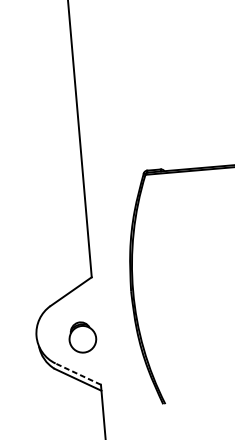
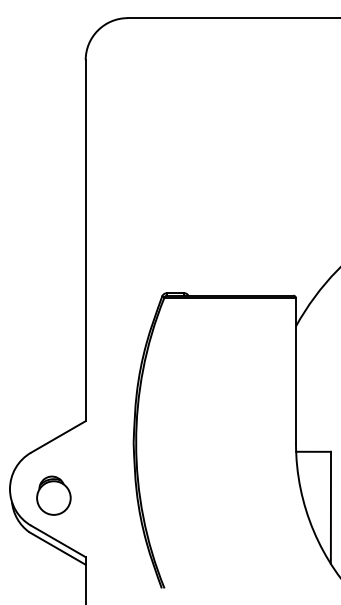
part: (82, 337) -> (53, 495), moved
line: (78, 374) -> (58, 541), dashed -> solid

